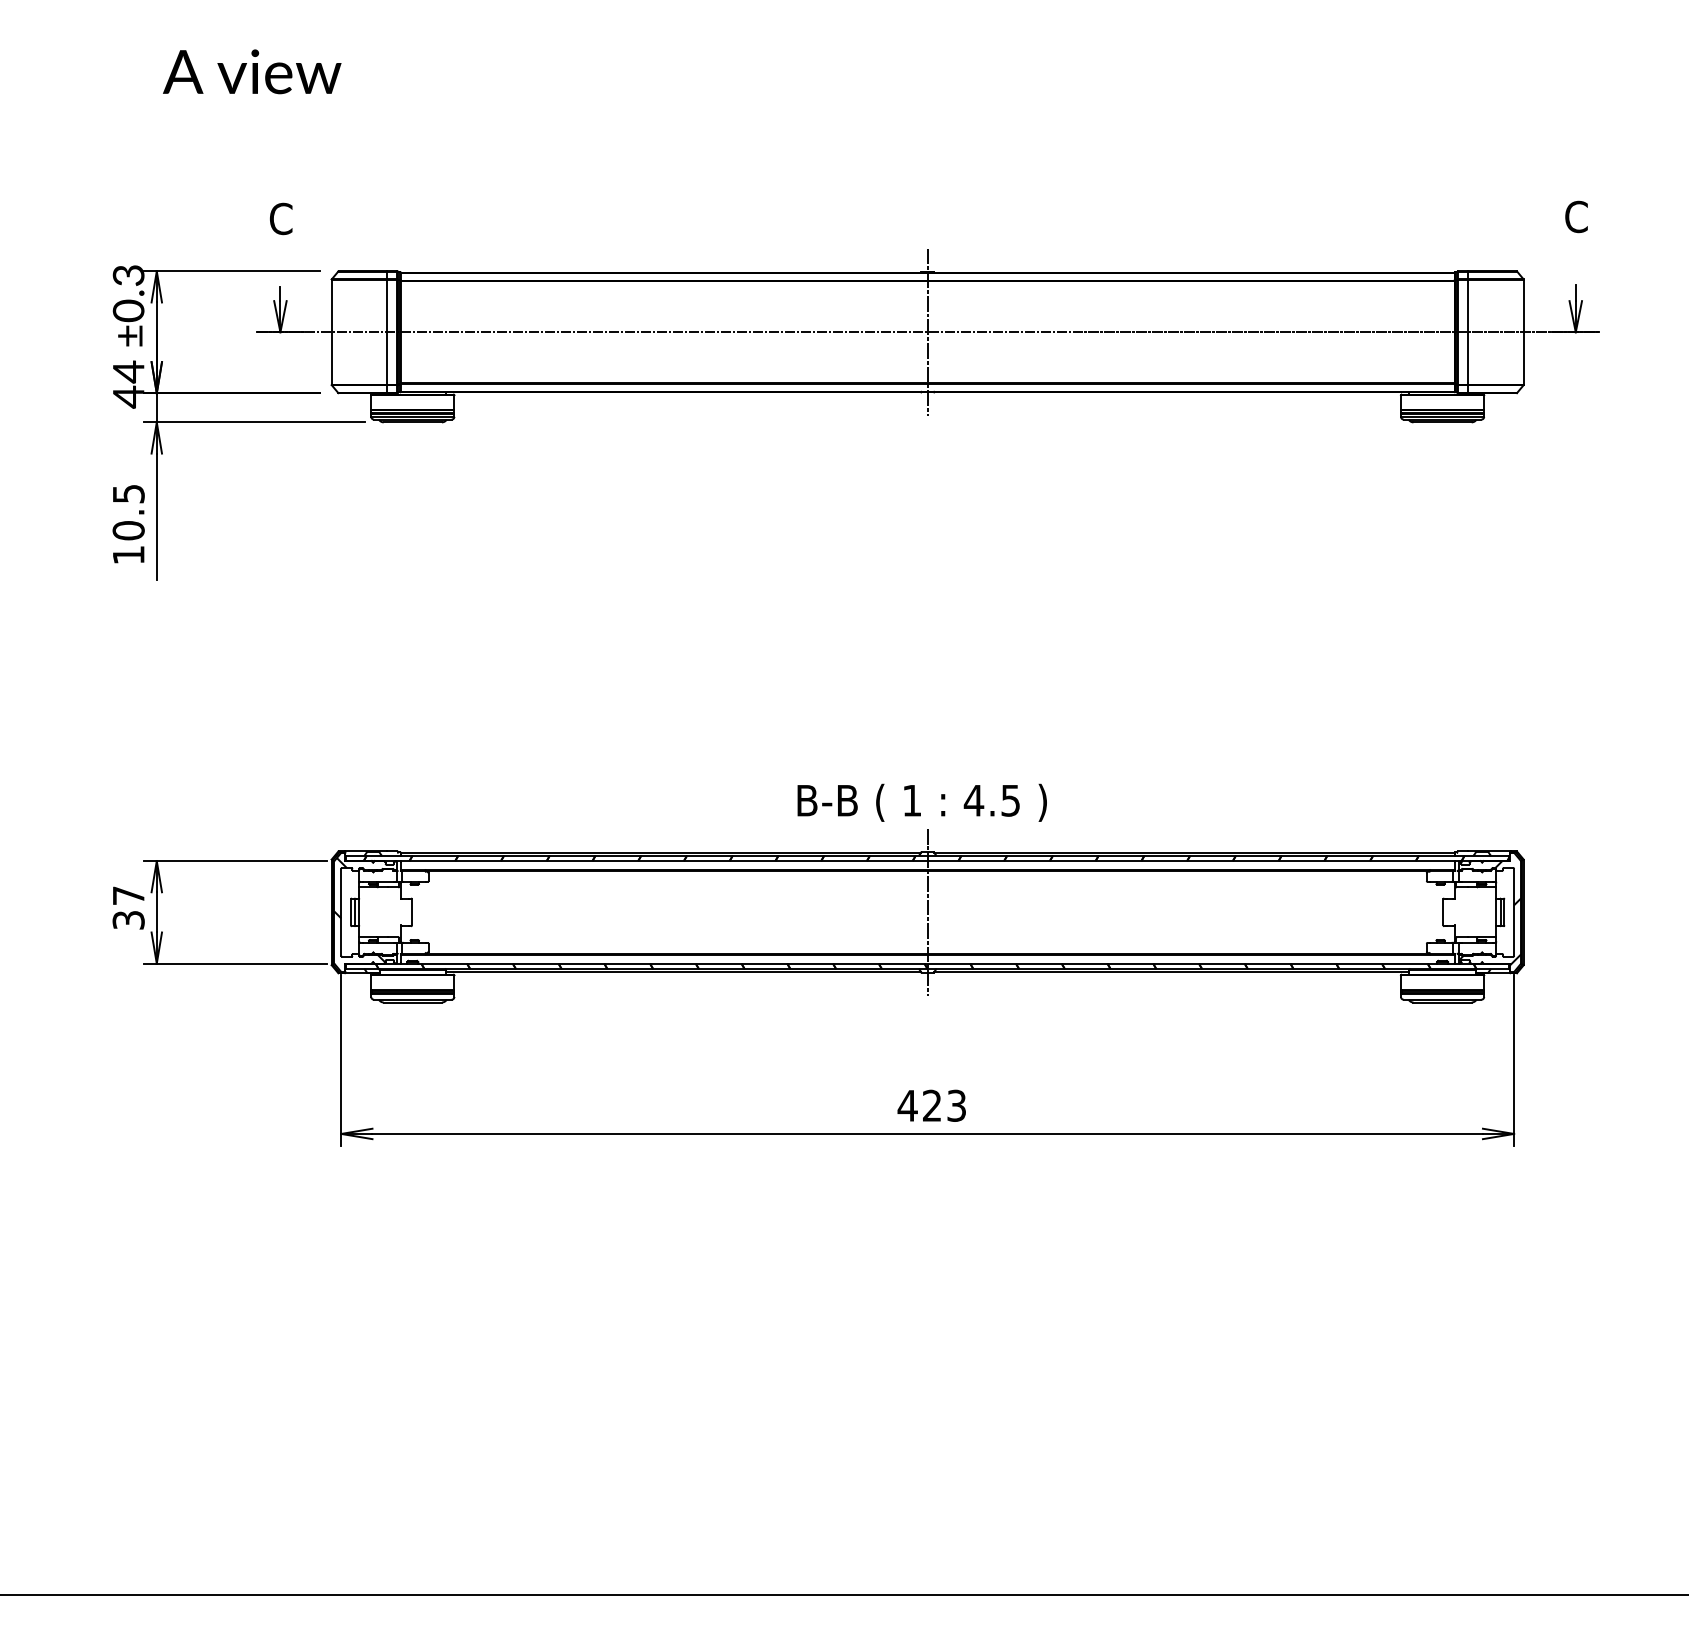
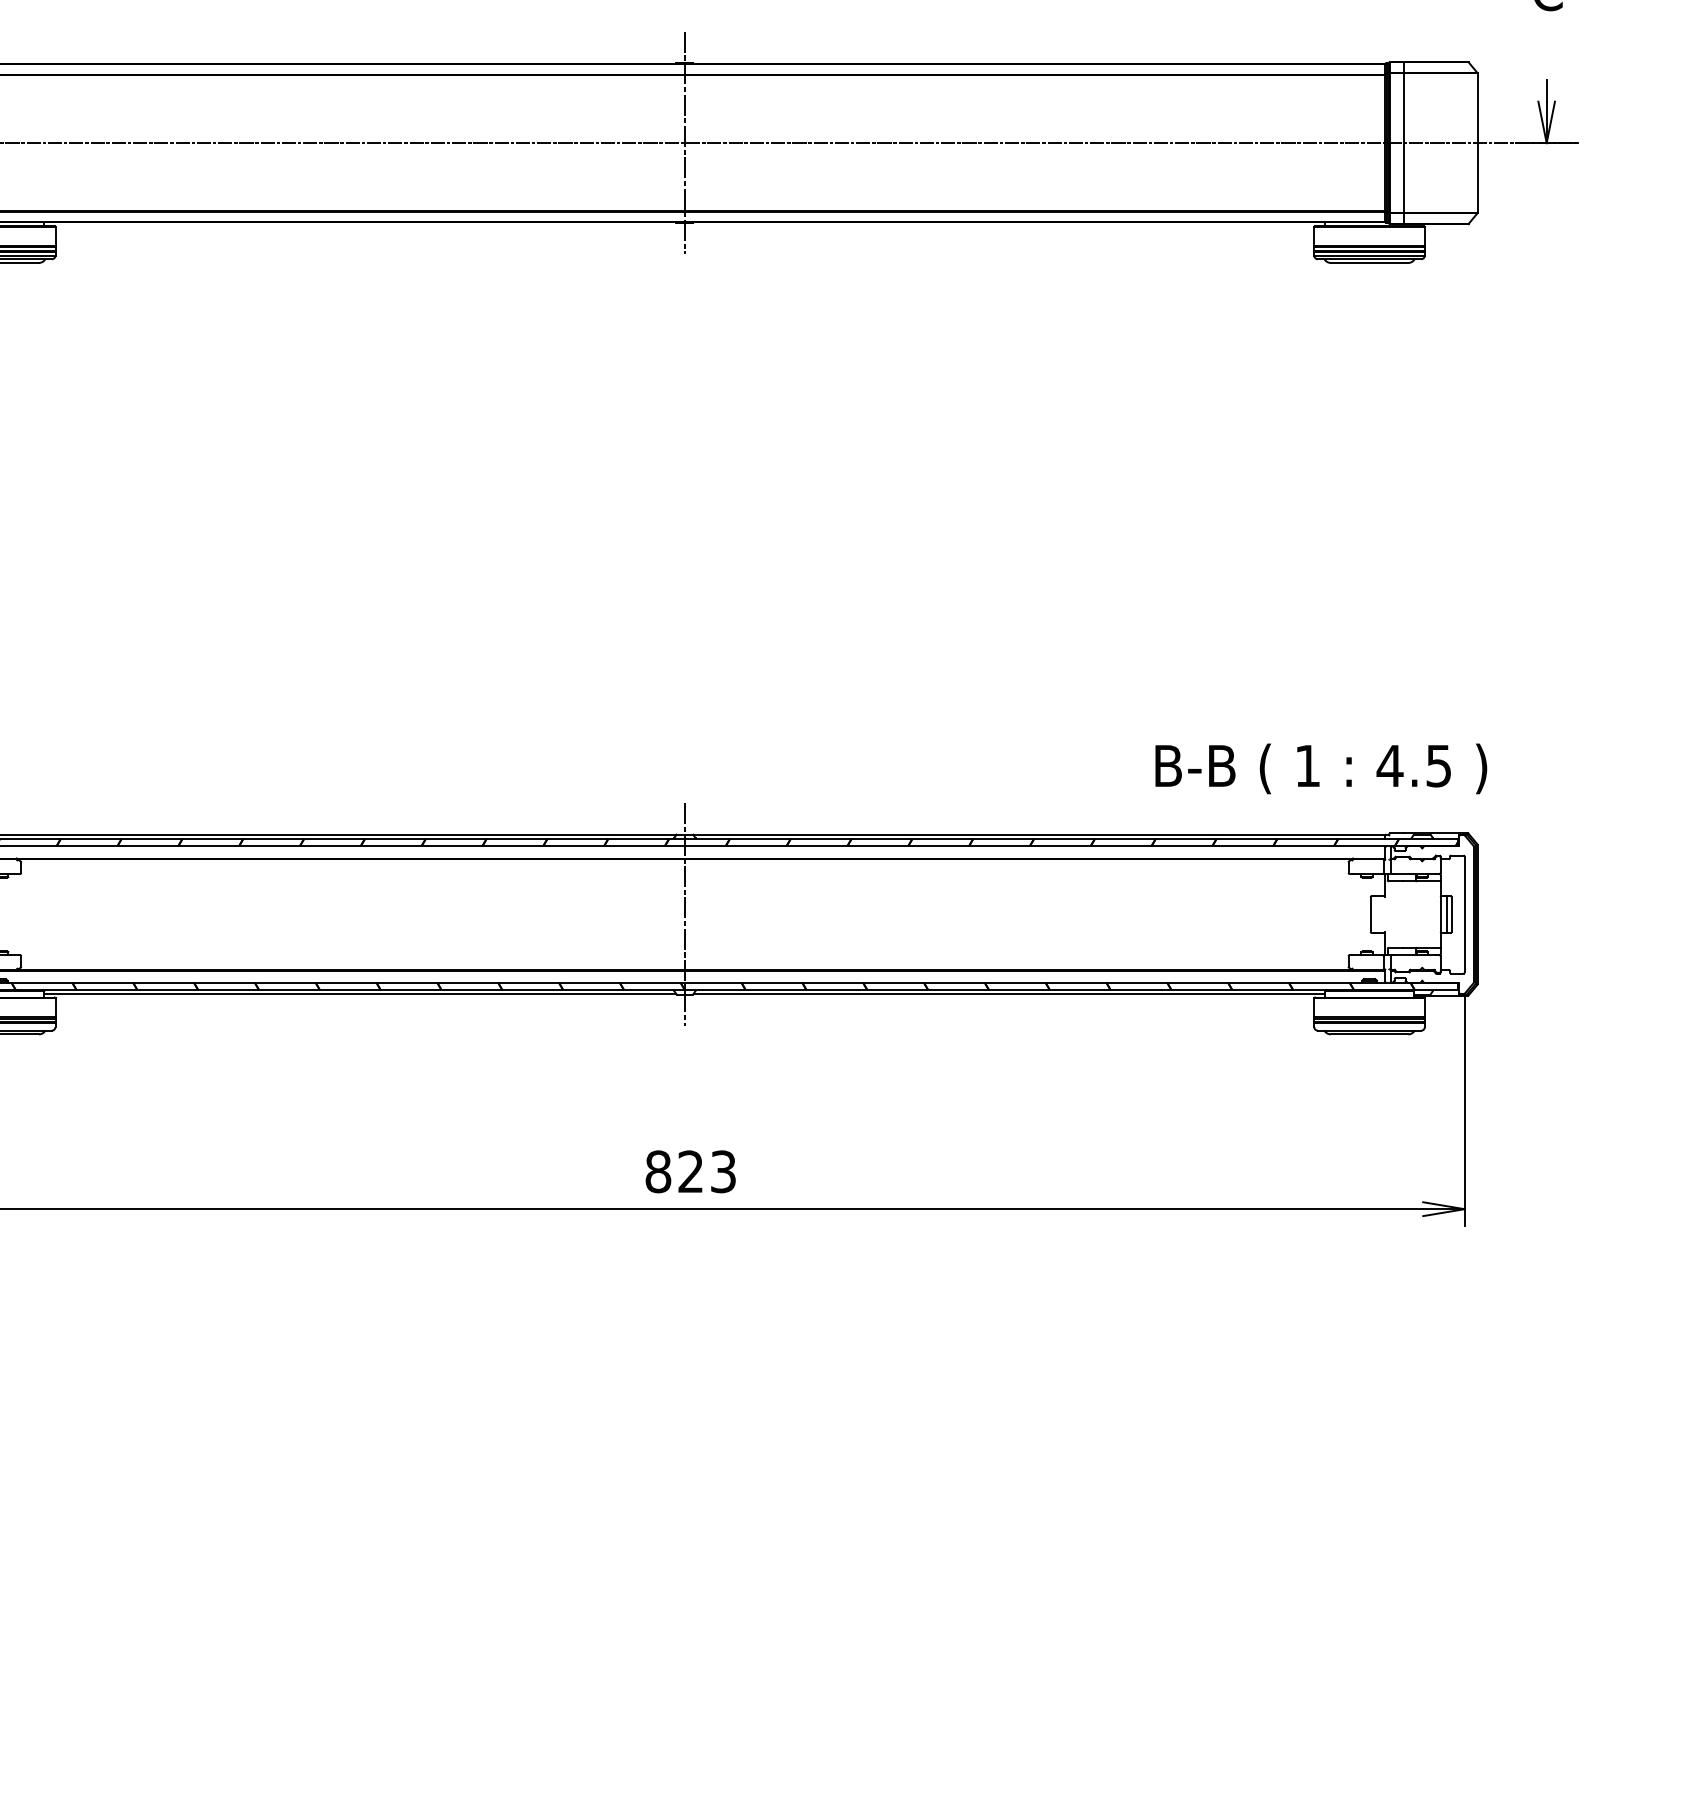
text: (921, 802) -> (1320, 768), moved
hatch: (1489, 908) -> (1431, 909), removed
text: (907, 1105) -> (657, 1171), 423 -> 823

